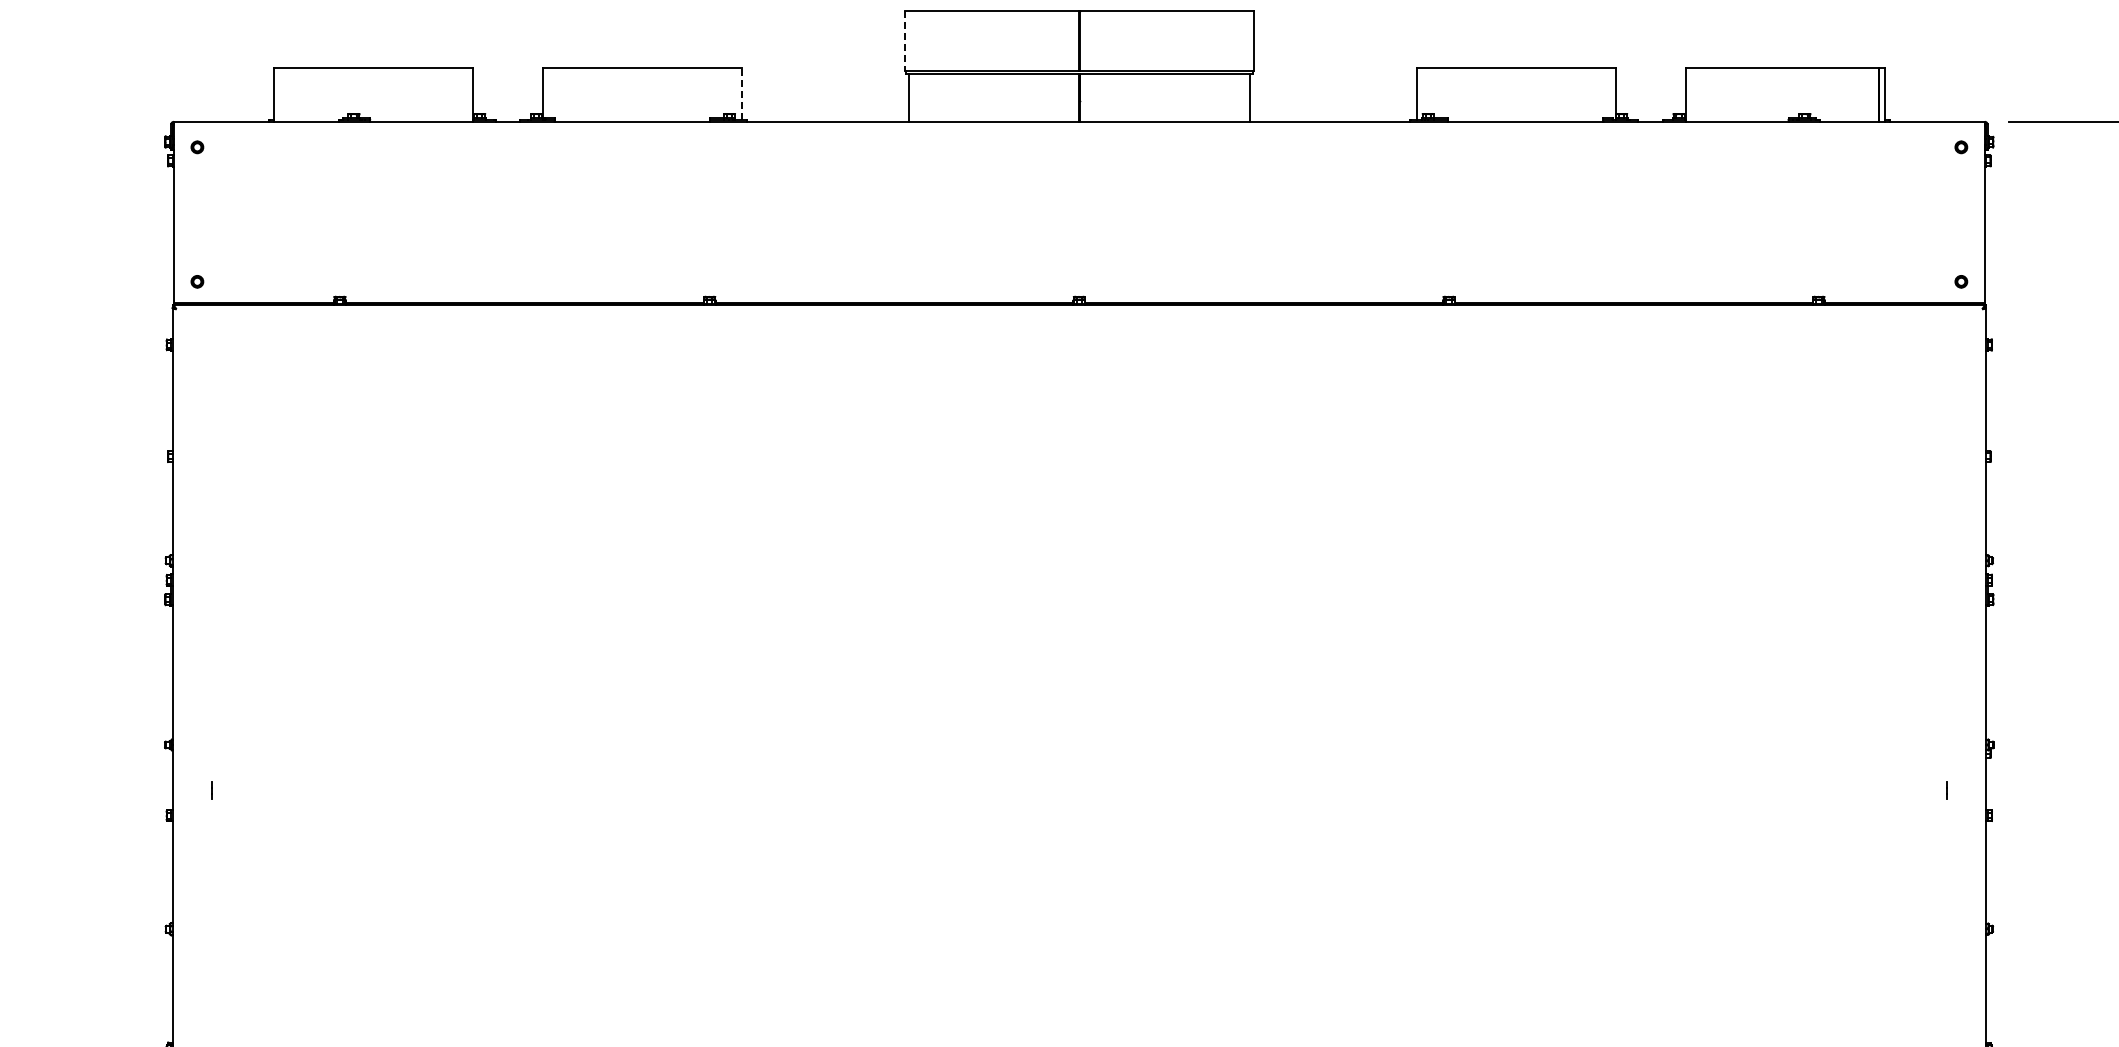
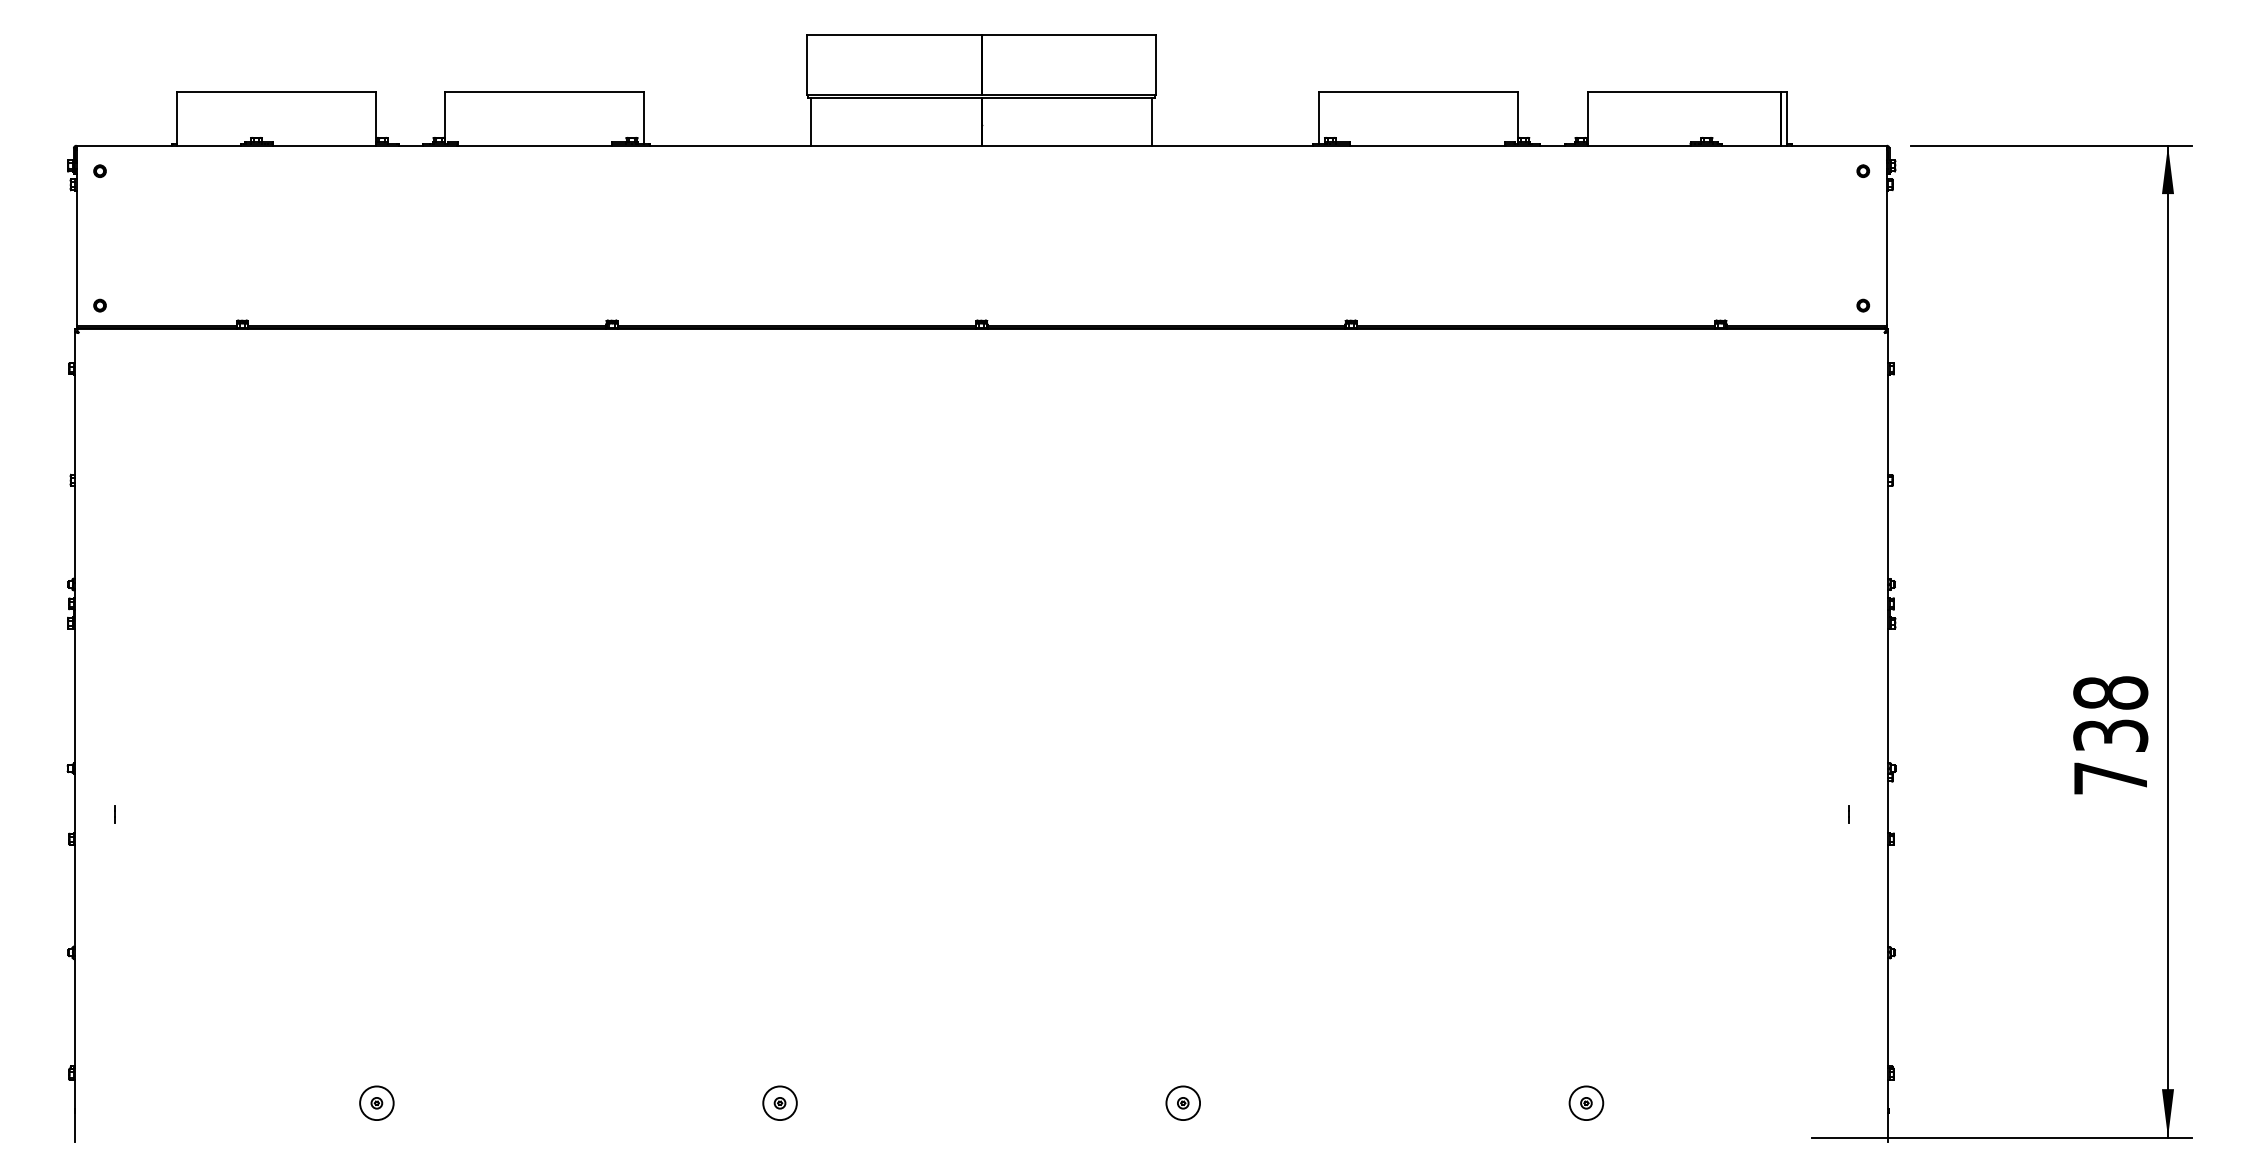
line: (904, 41) -> (806, 65), dashed -> solid
line: (742, 93) -> (644, 117), dashed -> solid

